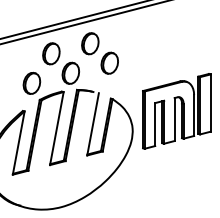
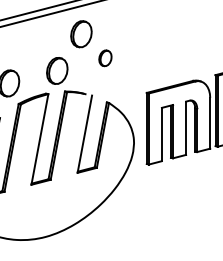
part: (51, 53) -> (33, 46), removed
part: (109, 62) -> (105, 57), size x0.6

